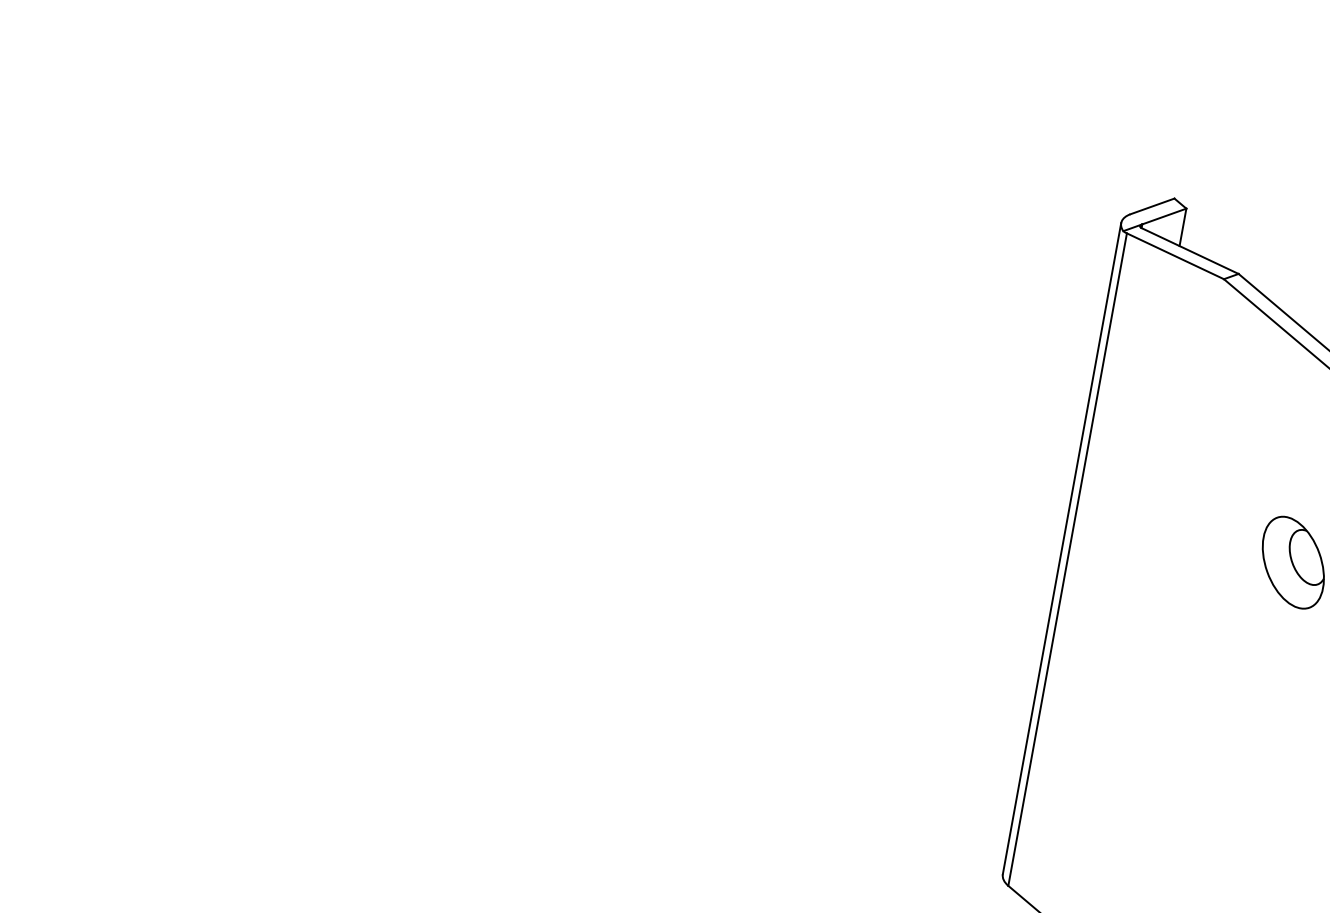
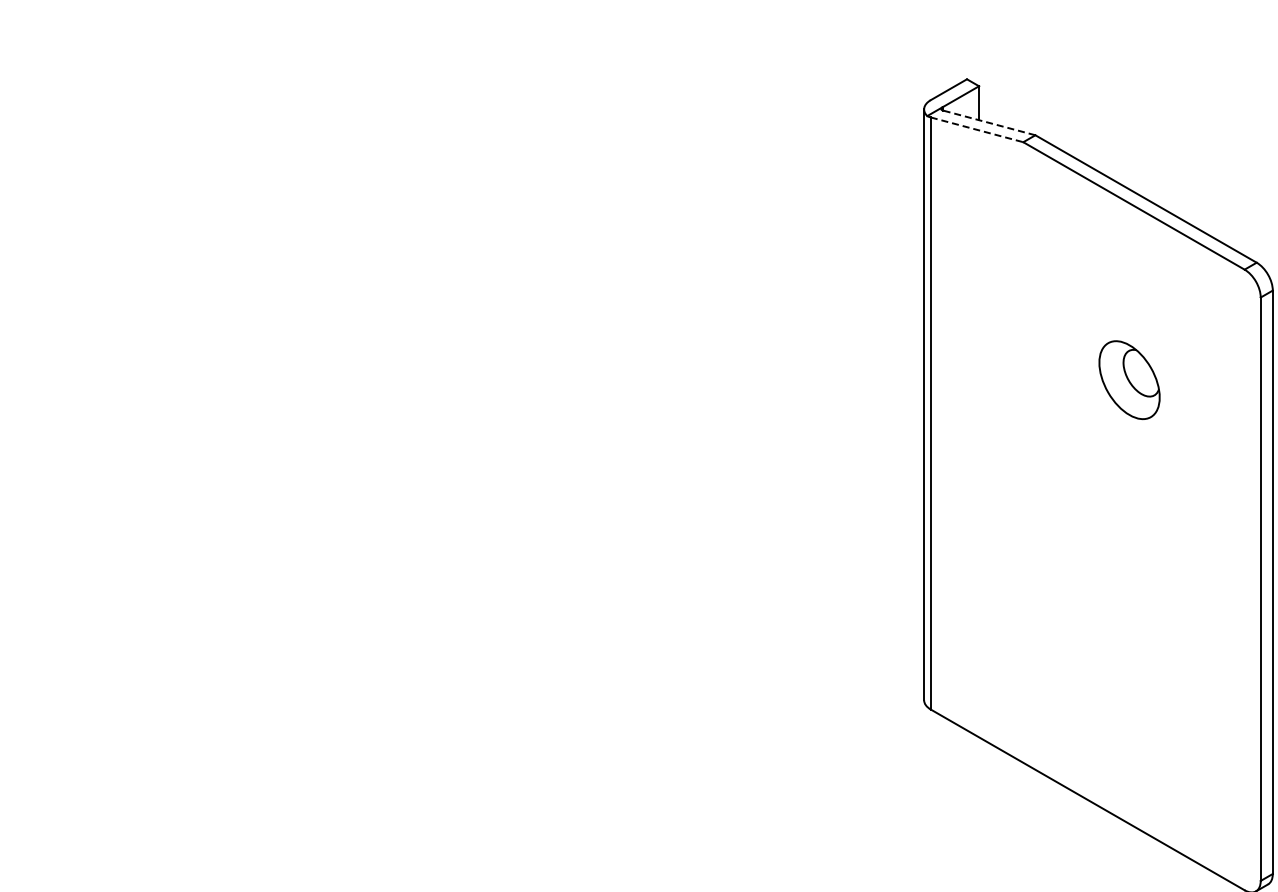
line: (1190, 250) -> (989, 122), solid -> dashed
line: (1175, 255) -> (977, 129), solid -> dashed

